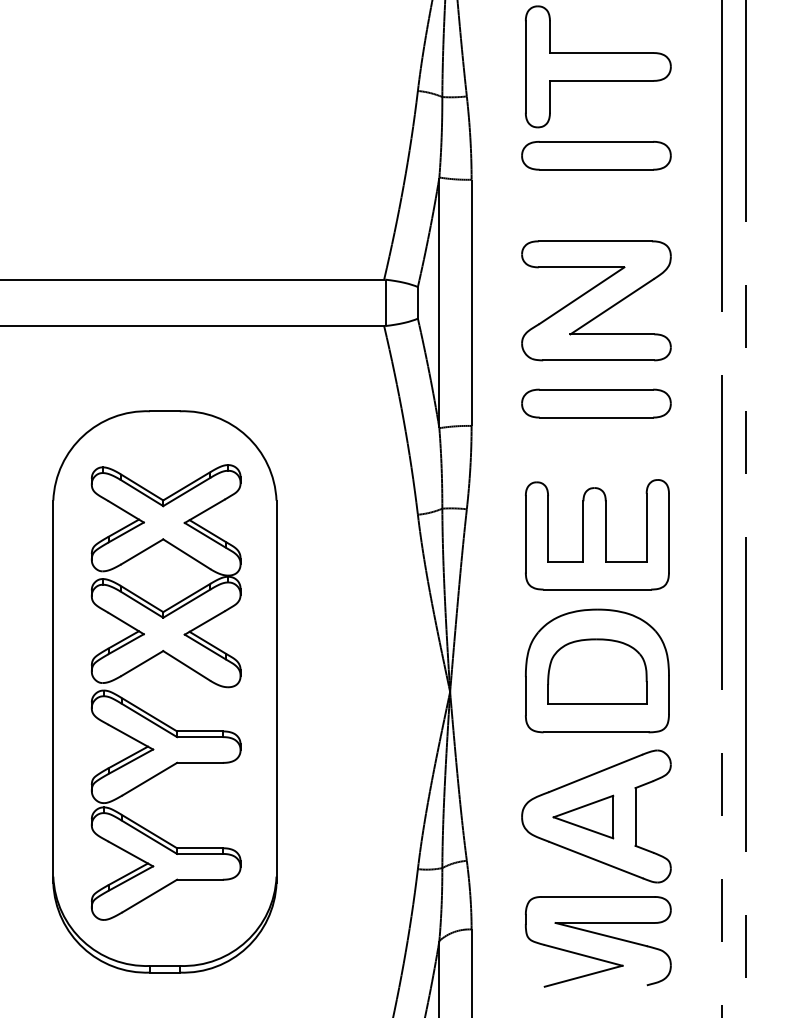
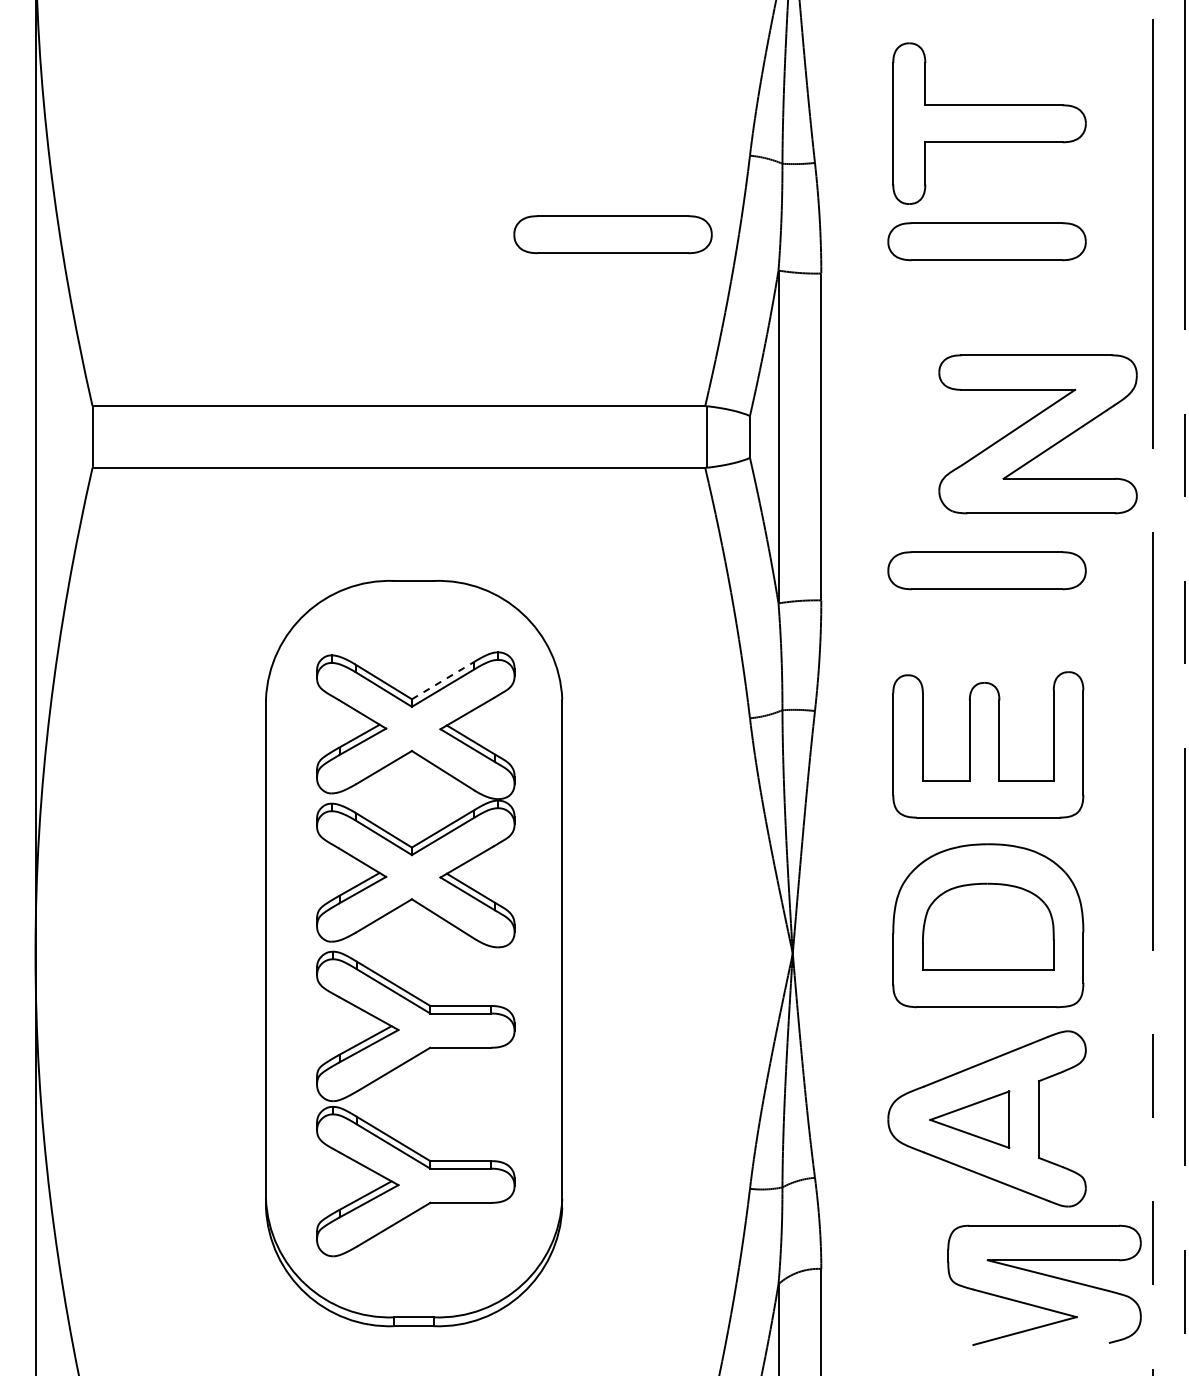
part: (314, 150) -> (612, 234), added
part: (596, 300) -> (1037, 434), moved
line: (187, 486) -> (443, 680), solid -> dashed
part: (599, 935) -> (1046, 1276), moved

